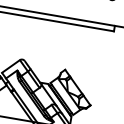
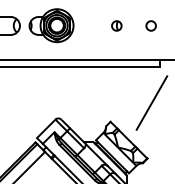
line: (101, 59) -> (151, 102), added

